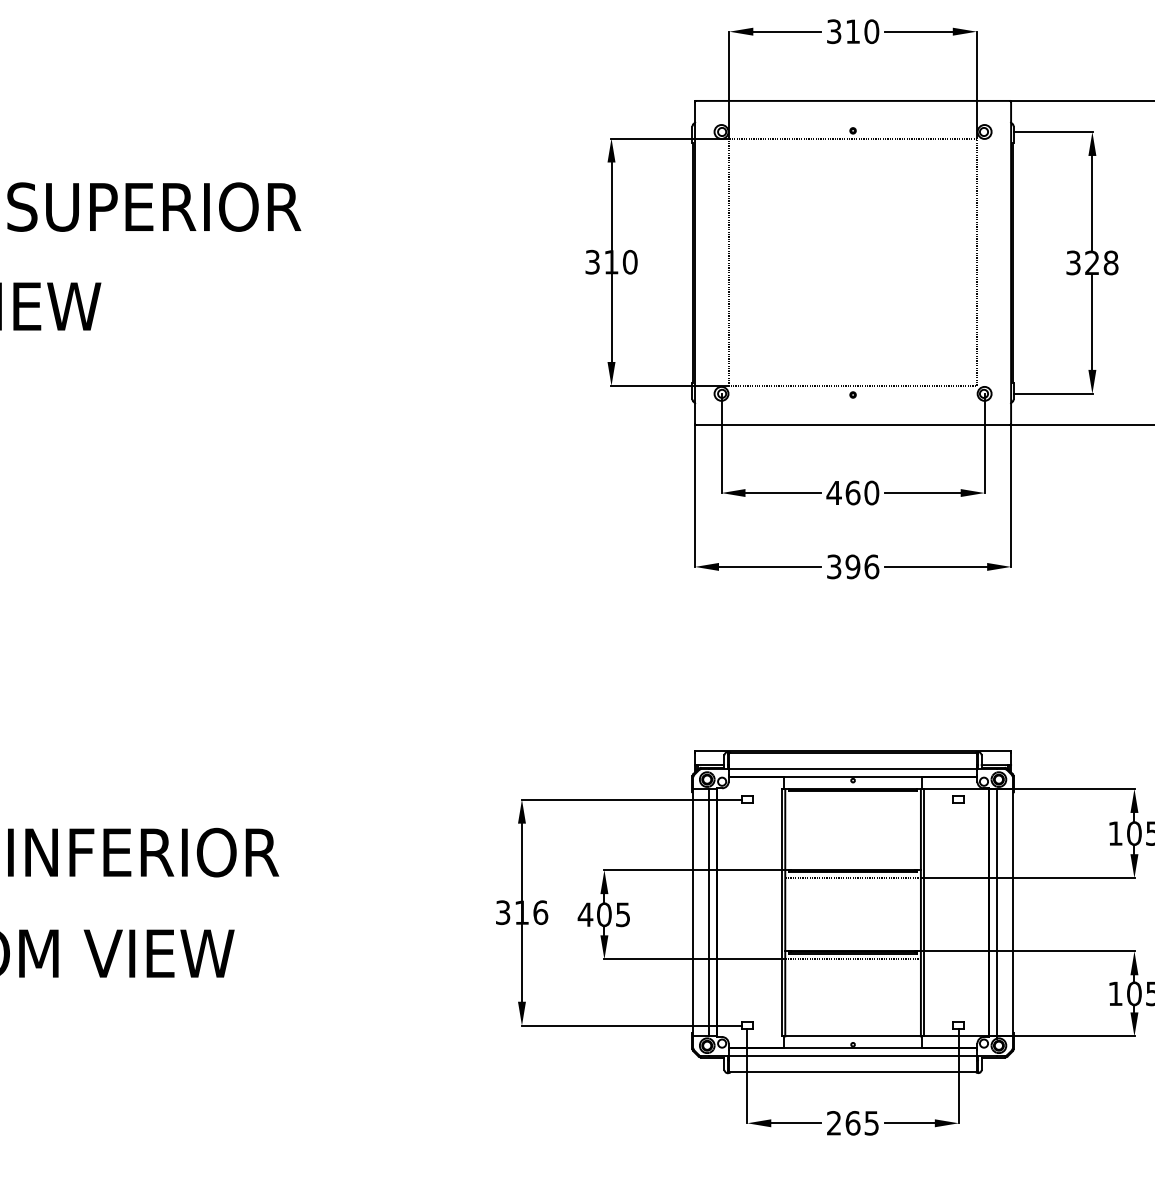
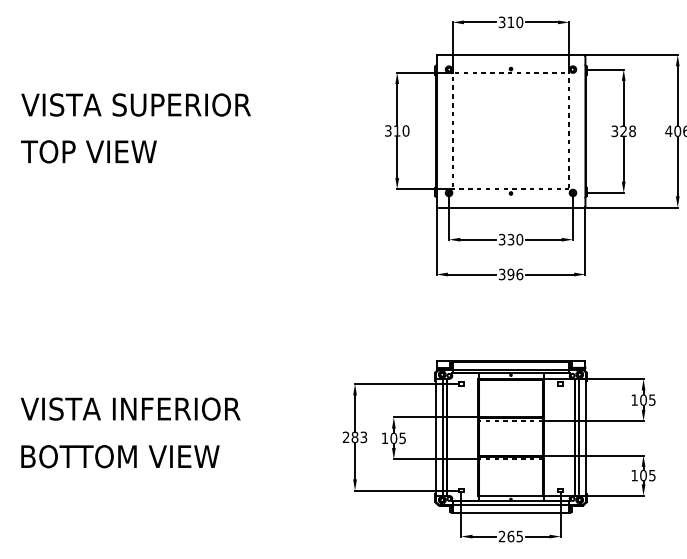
text: (843, 492) -> (506, 239), 460 -> 330
text: (520, 912) -> (354, 437), 316 -> 283
text: (584, 912) -> (384, 437), 405 -> 105

